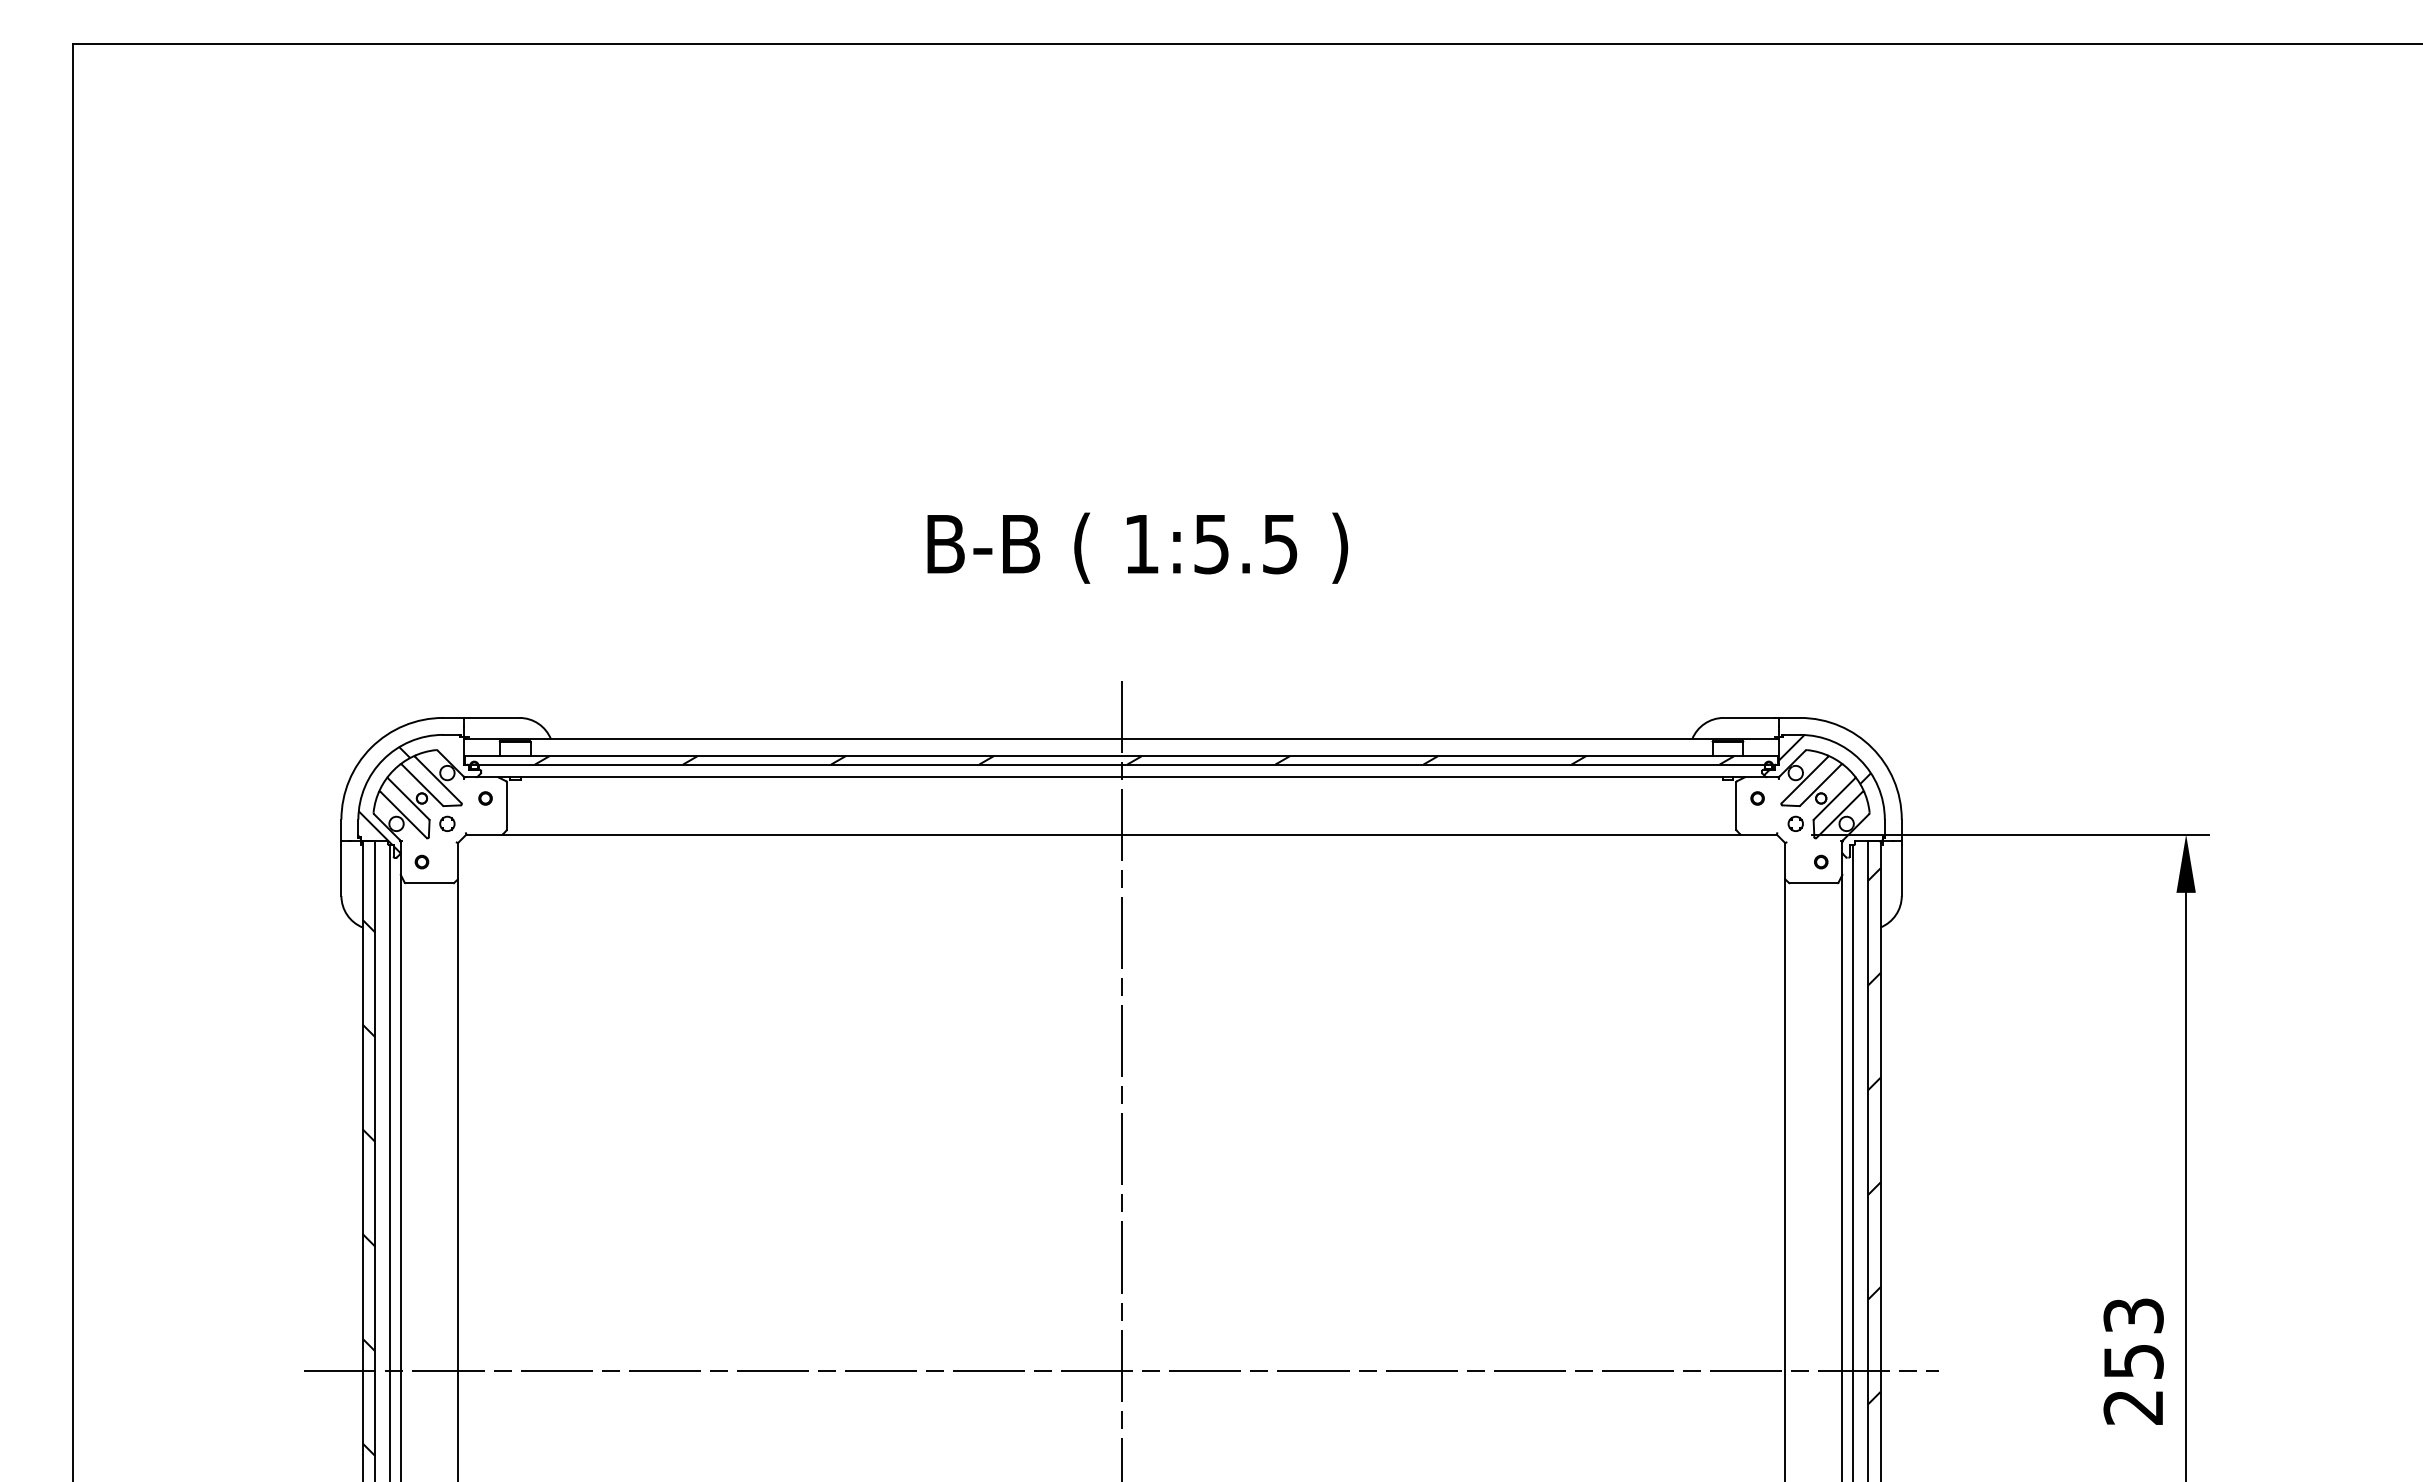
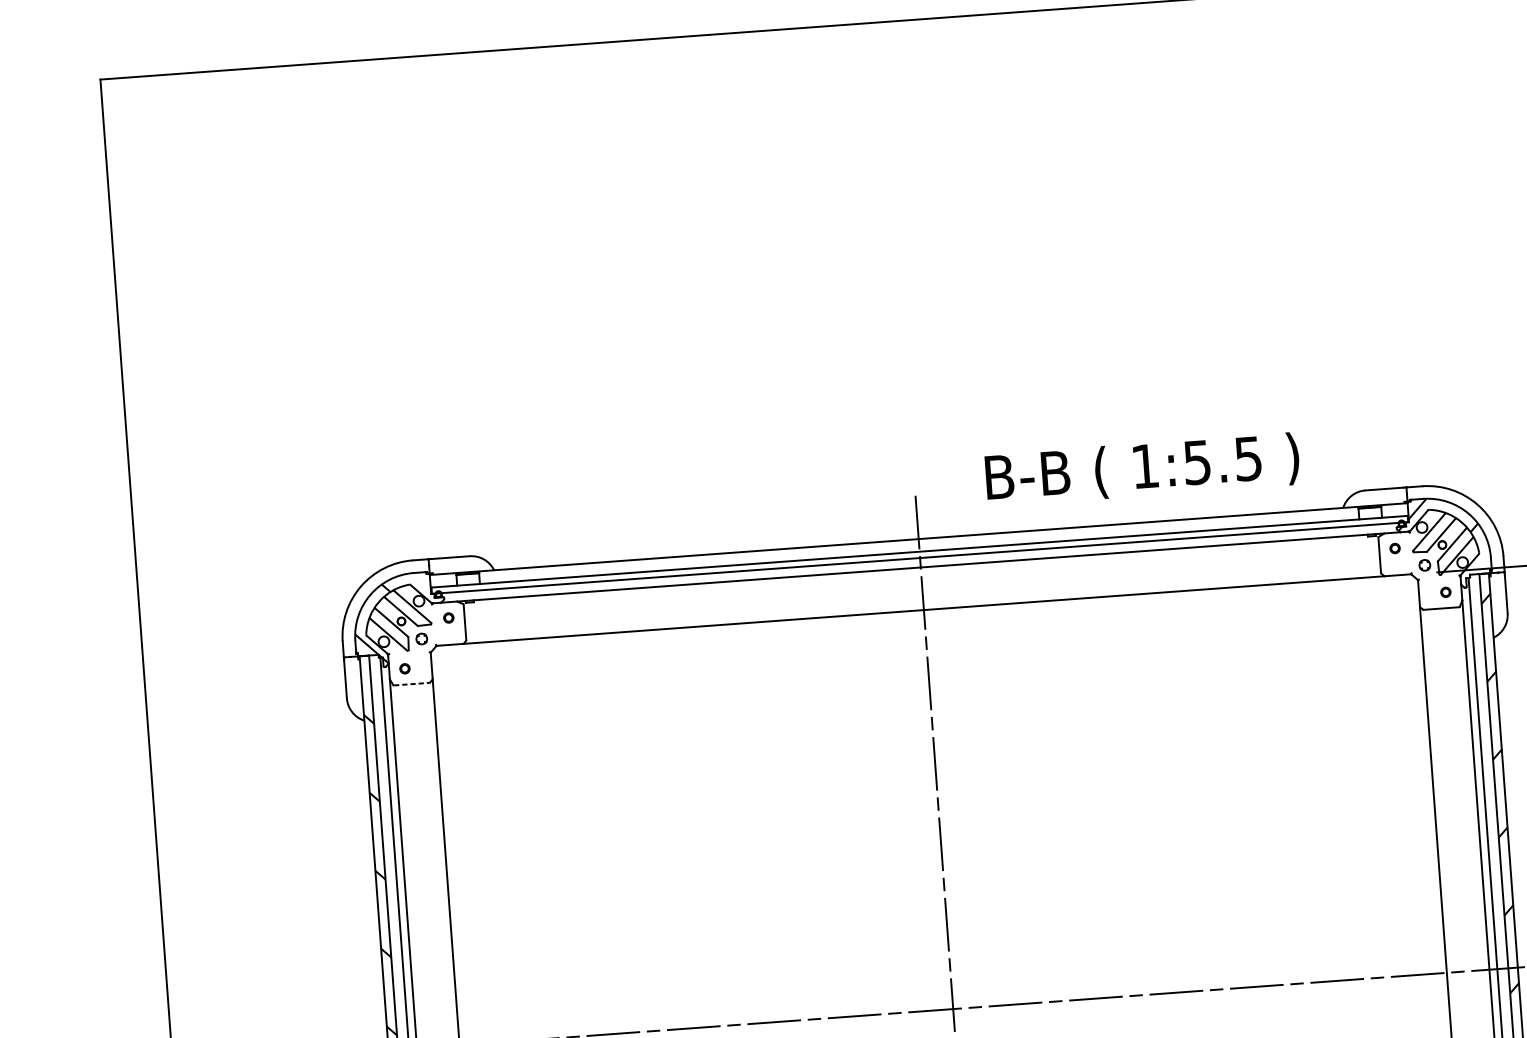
text: (1137, 547) -> (1142, 469), moved
hatch: (1134, 760) -> (929, 554), removed
line: (429, 883) -> (411, 684), solid -> dashed

